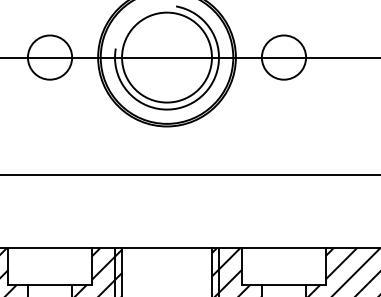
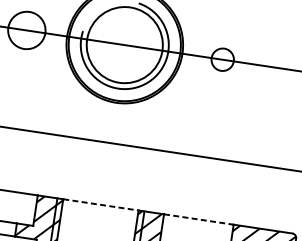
circle: (283, 57) -> (222, 59), size x0.6
line: (167, 248) -> (101, 205), solid -> dashed
line: (283, 248) -> (198, 219), solid -> dashed

